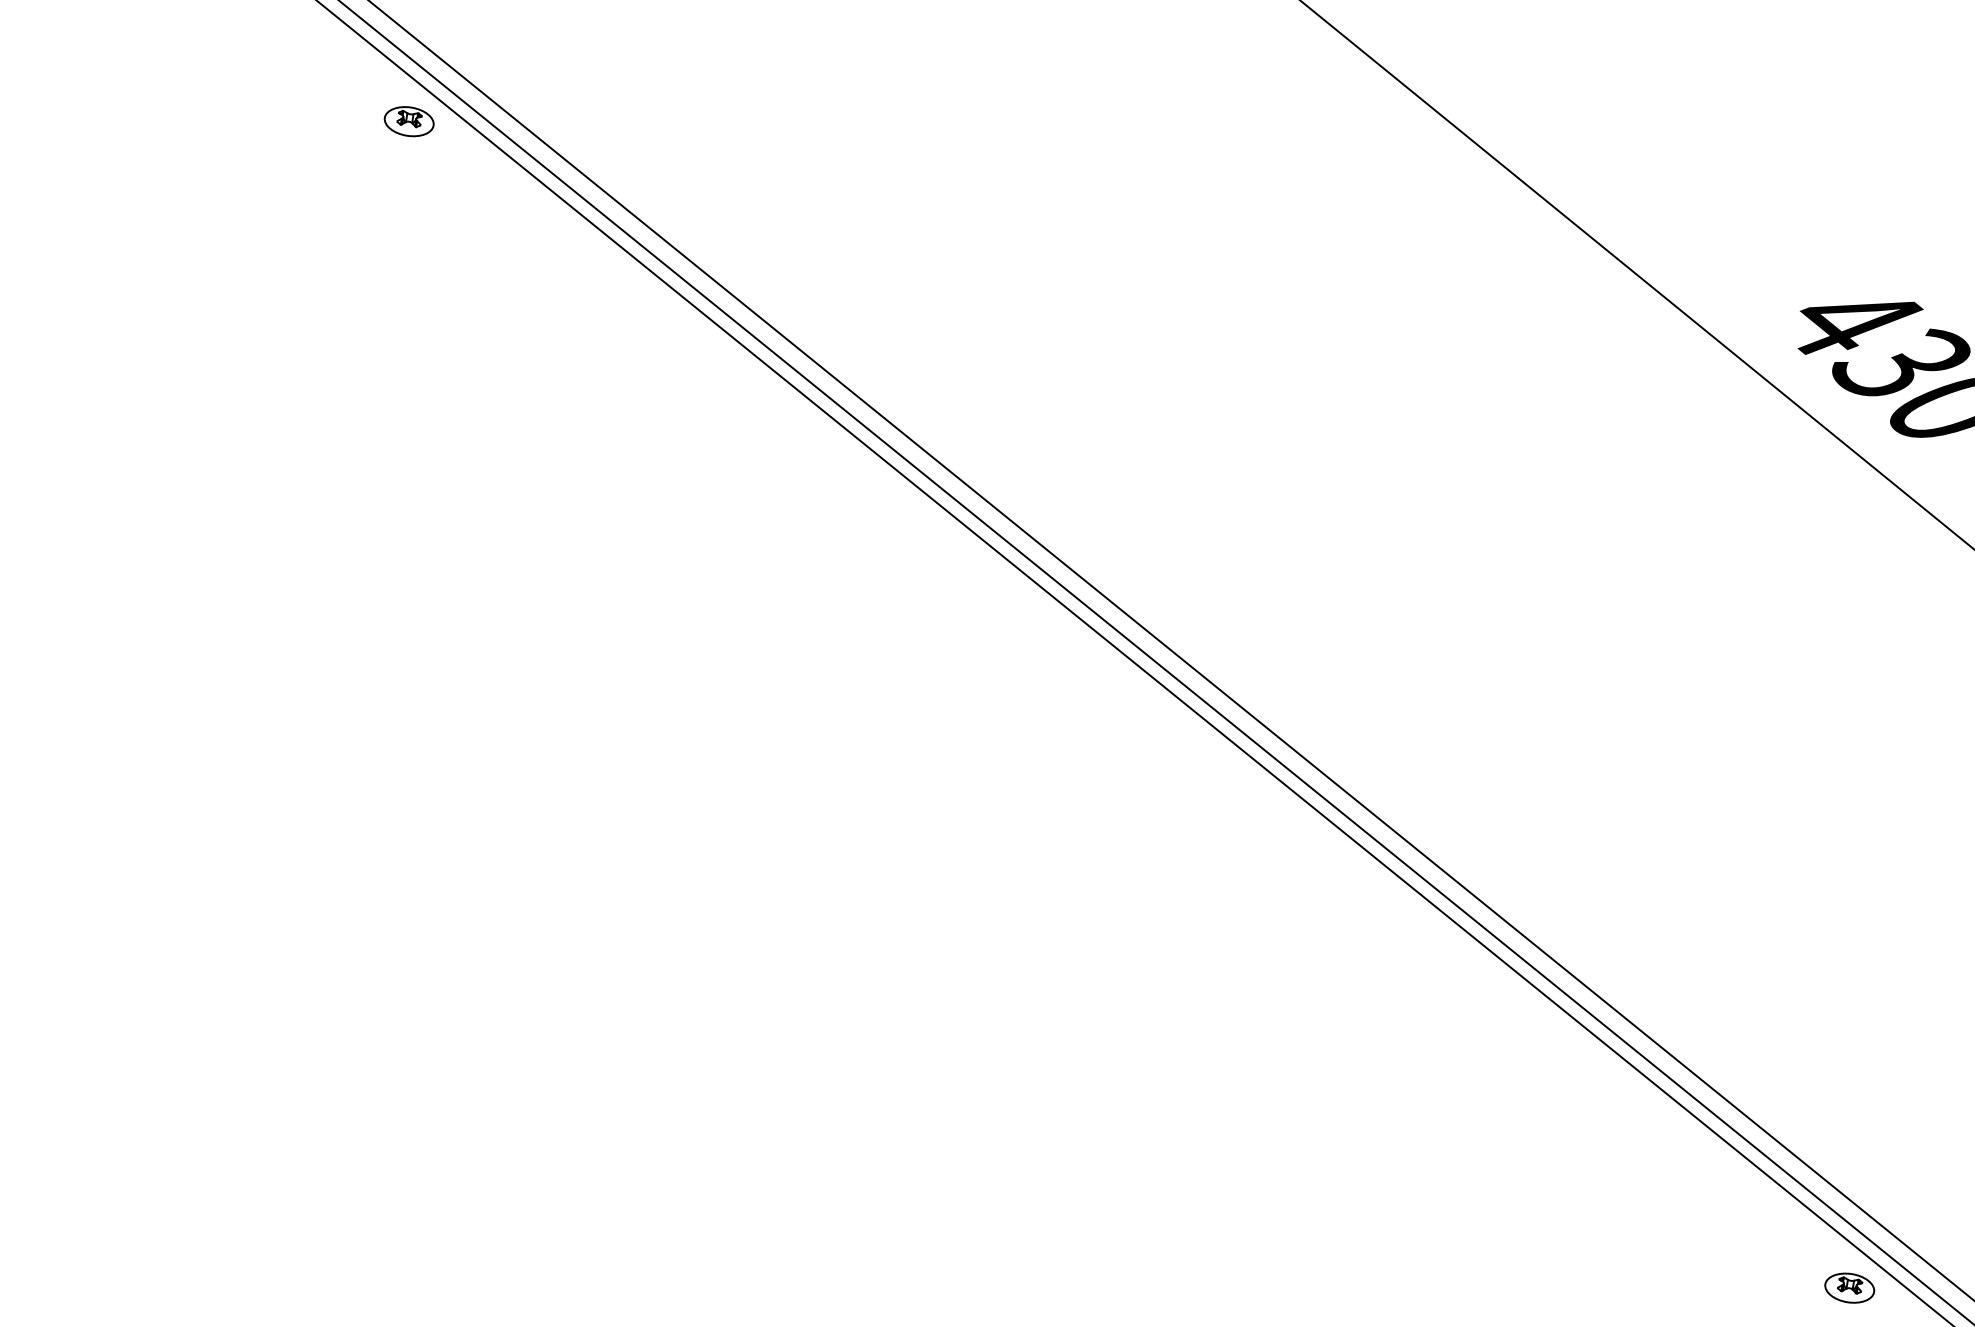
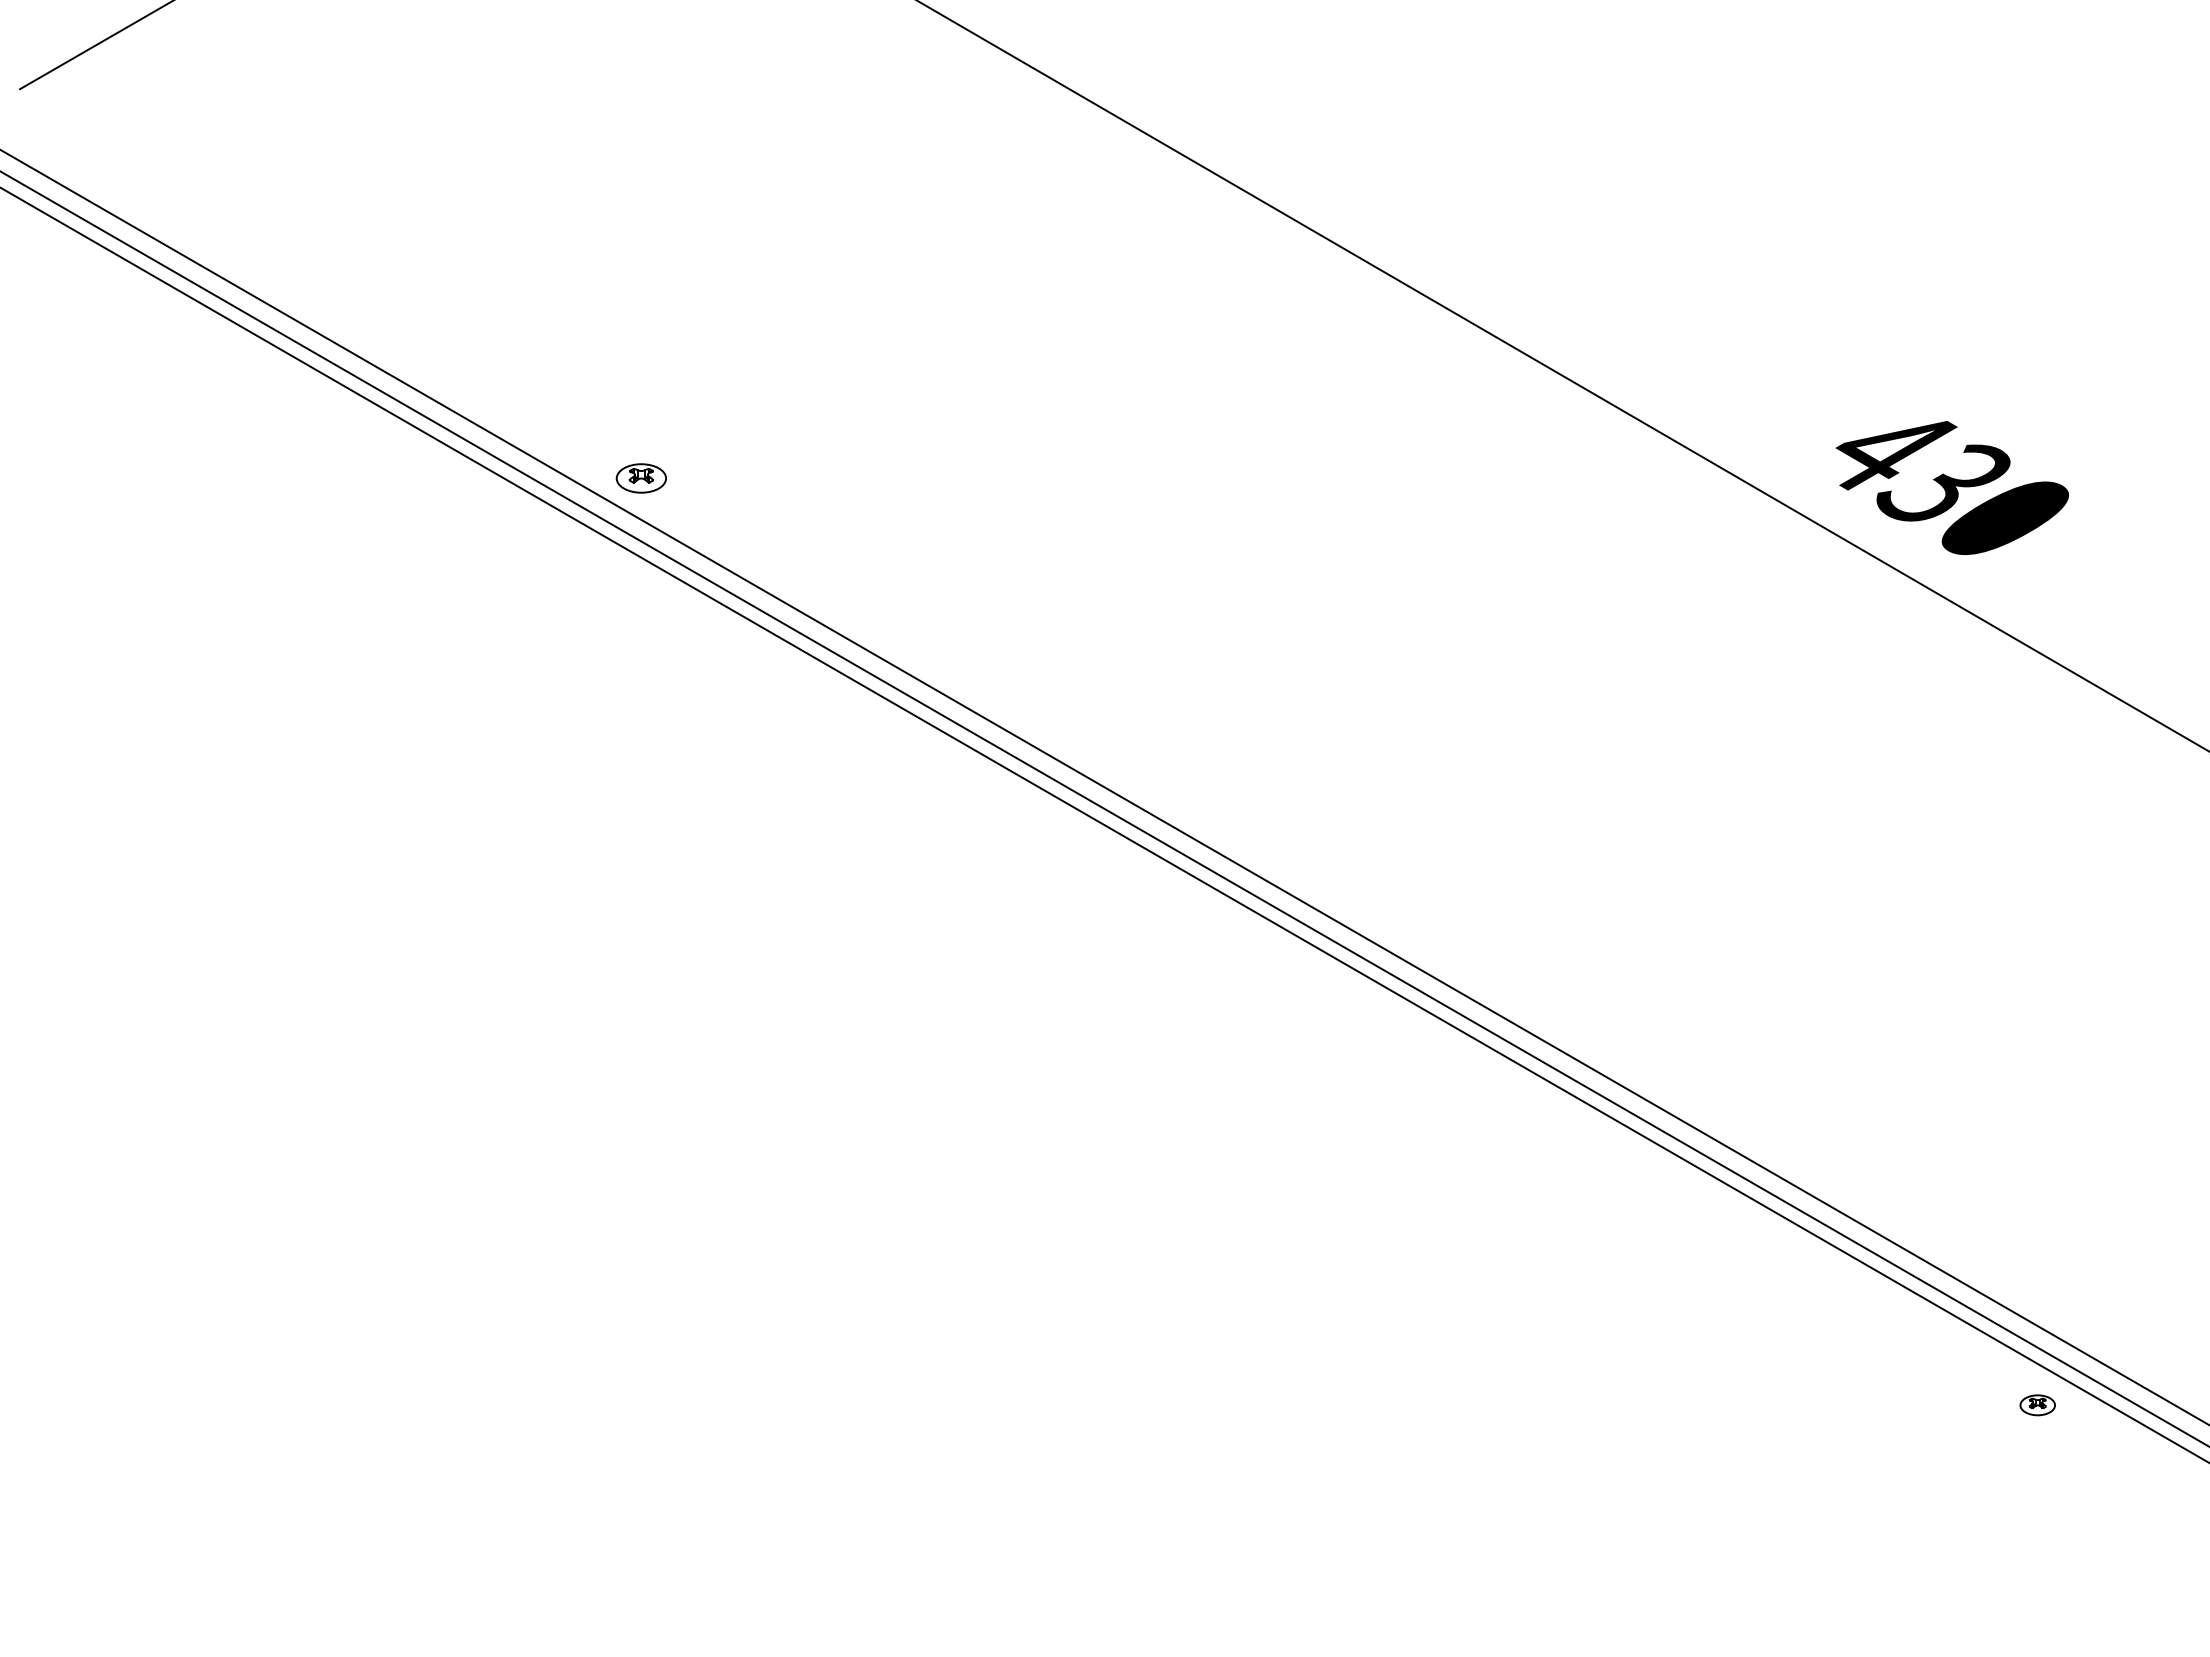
part: (408, 121) -> (640, 478), moved
part: (1849, 1288) -> (2037, 1405), size x0.7

